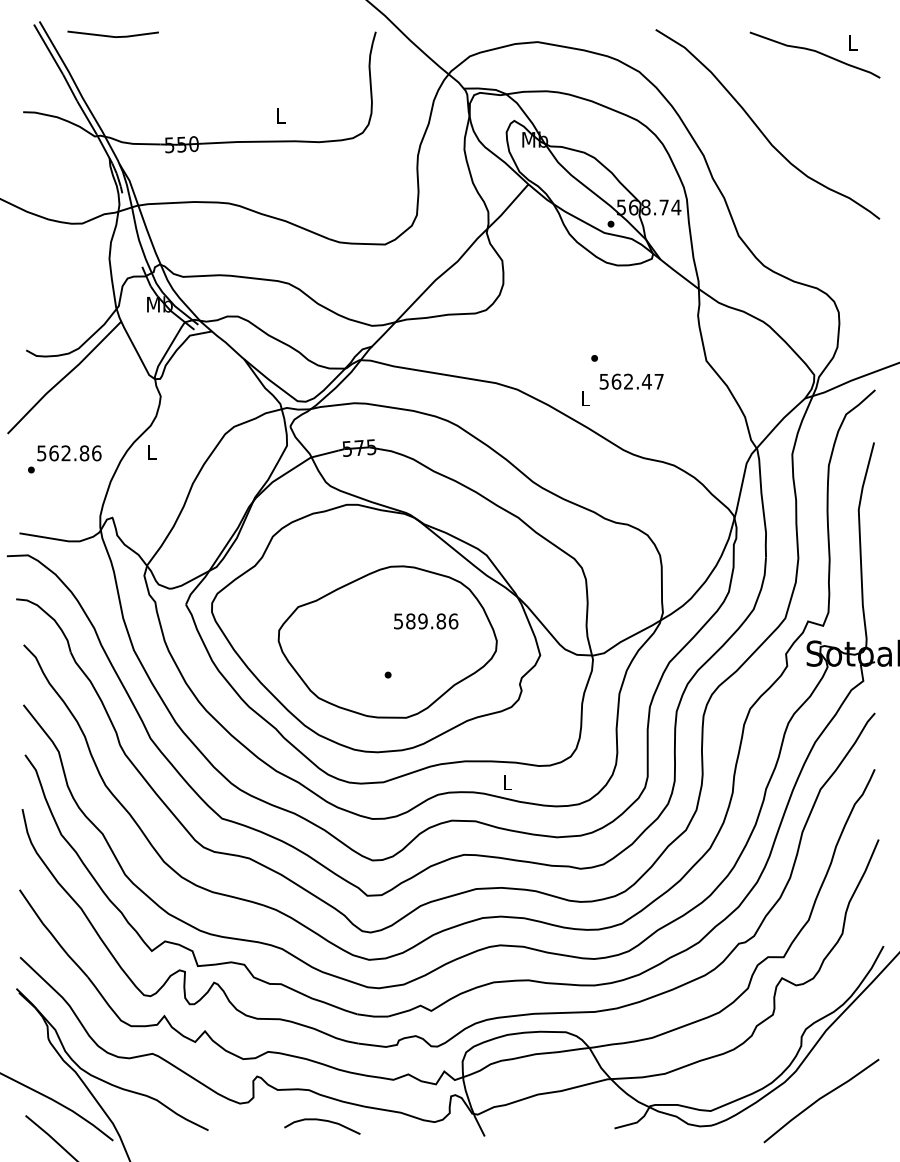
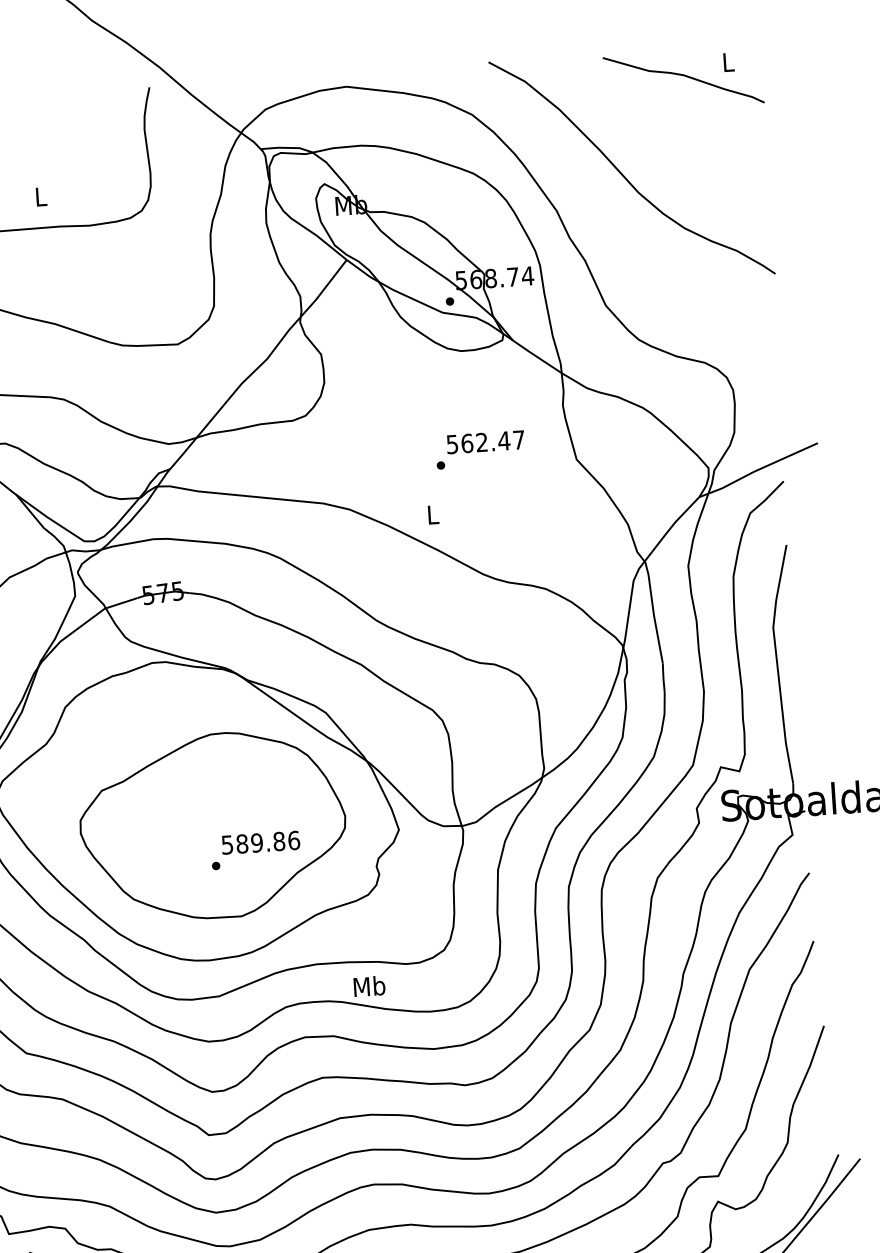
text: (631, 381) -> (485, 442), moved
text: (426, 621) -> (261, 842), moved
text: (507, 782) -> (369, 986), L -> Mb

